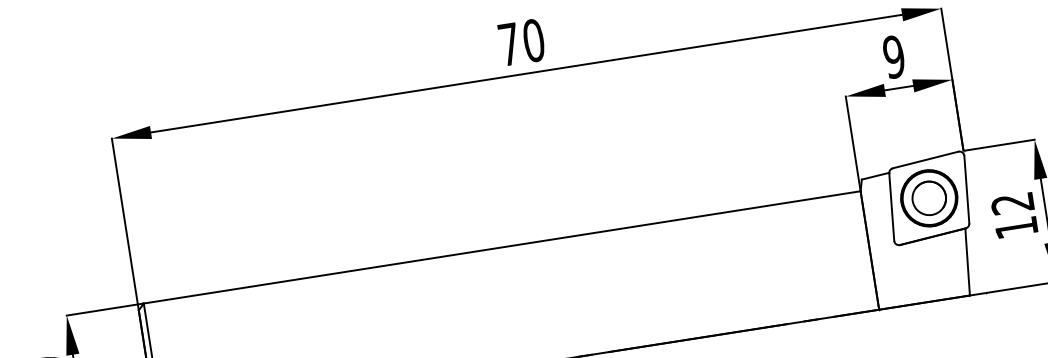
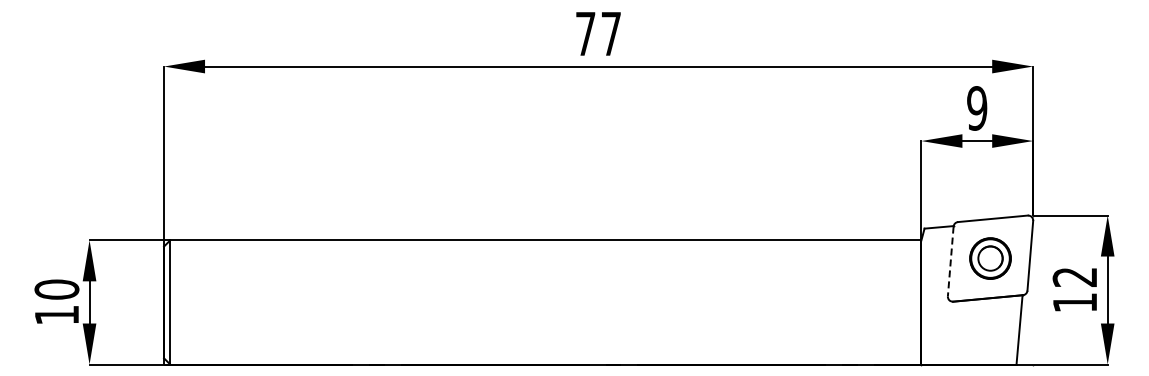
text: (533, 40) -> (611, 33), 70 -> 77
part: (929, 198) -> (990, 258), size x0.7
line: (891, 207) -> (950, 261), solid -> dashed

